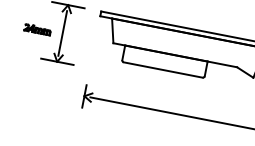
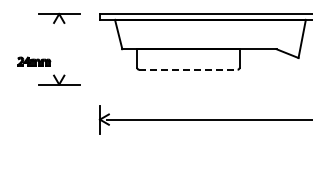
part: (37, 29) -> (34, 61), moved
line: (62, 33) -> (59, 49), removed
line: (163, 69) -> (188, 69), solid -> dashed

